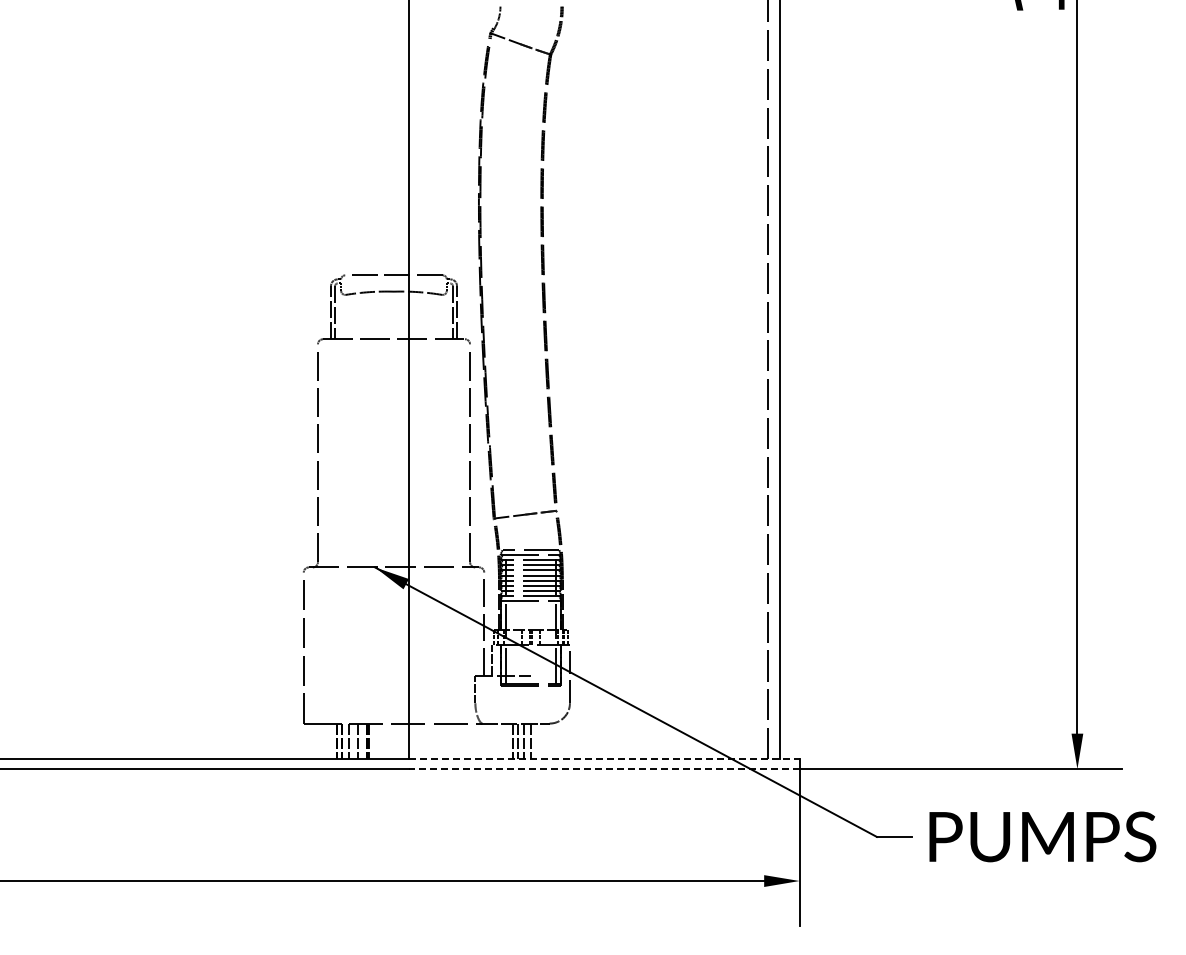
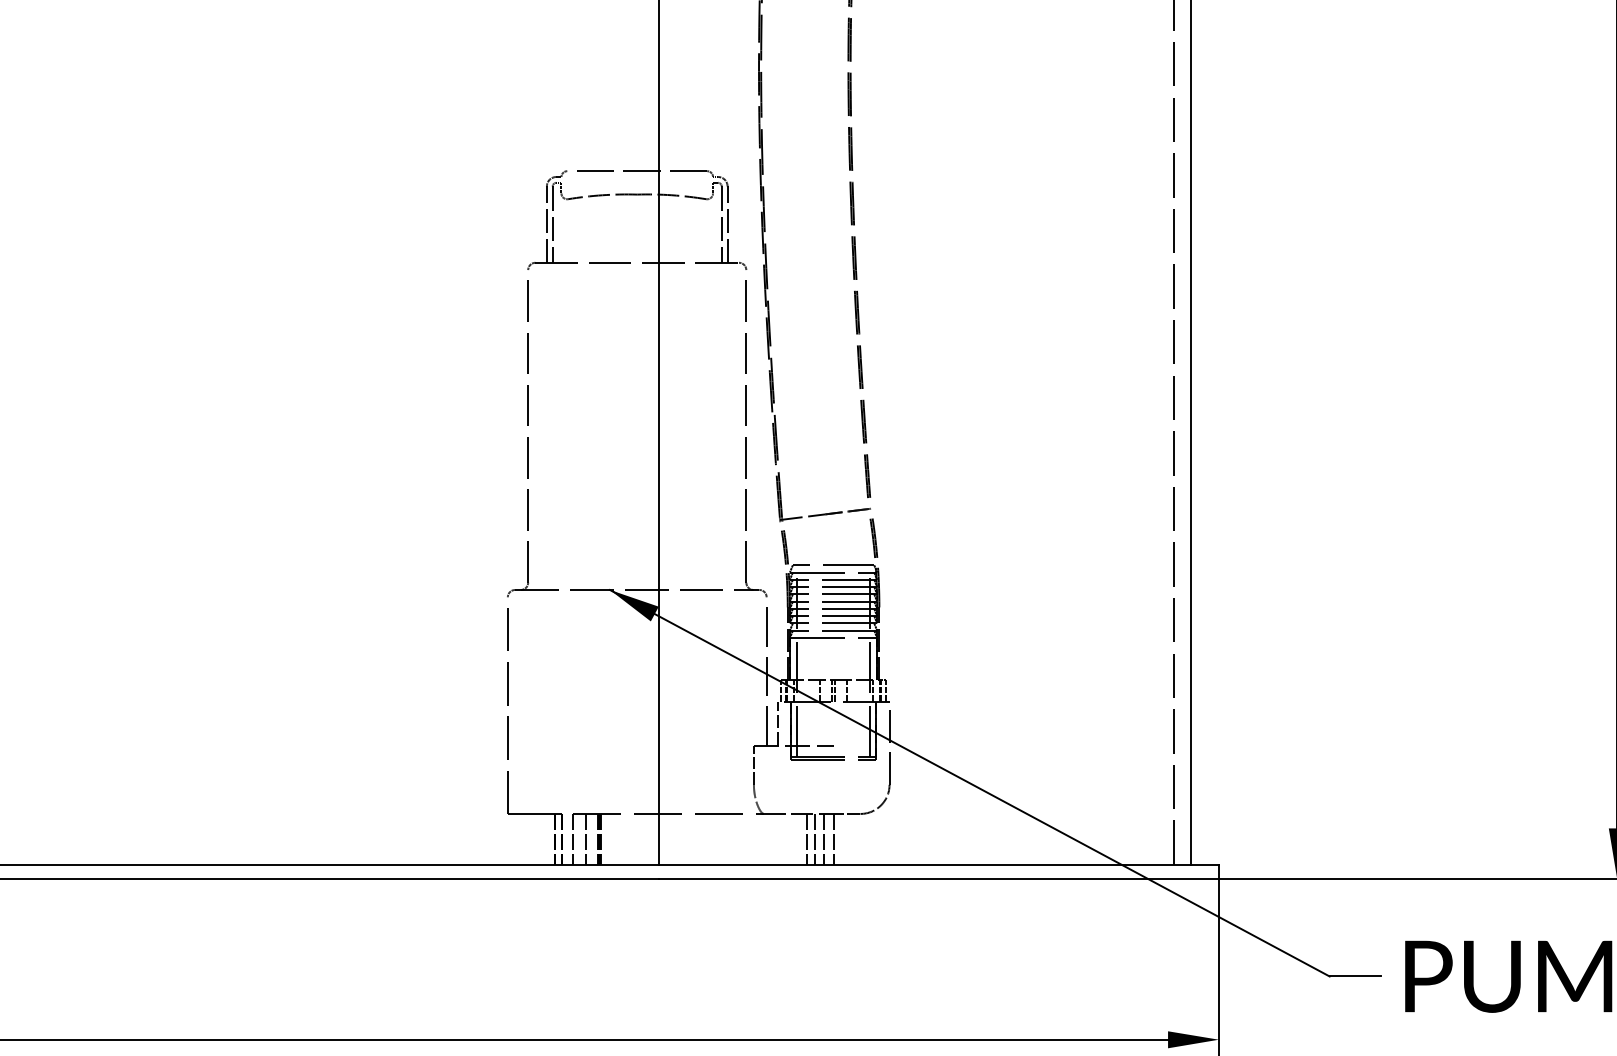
line: (604, 759) -> (939, 865), dashed -> solid
line: (603, 769) -> (937, 879), dashed -> solid

